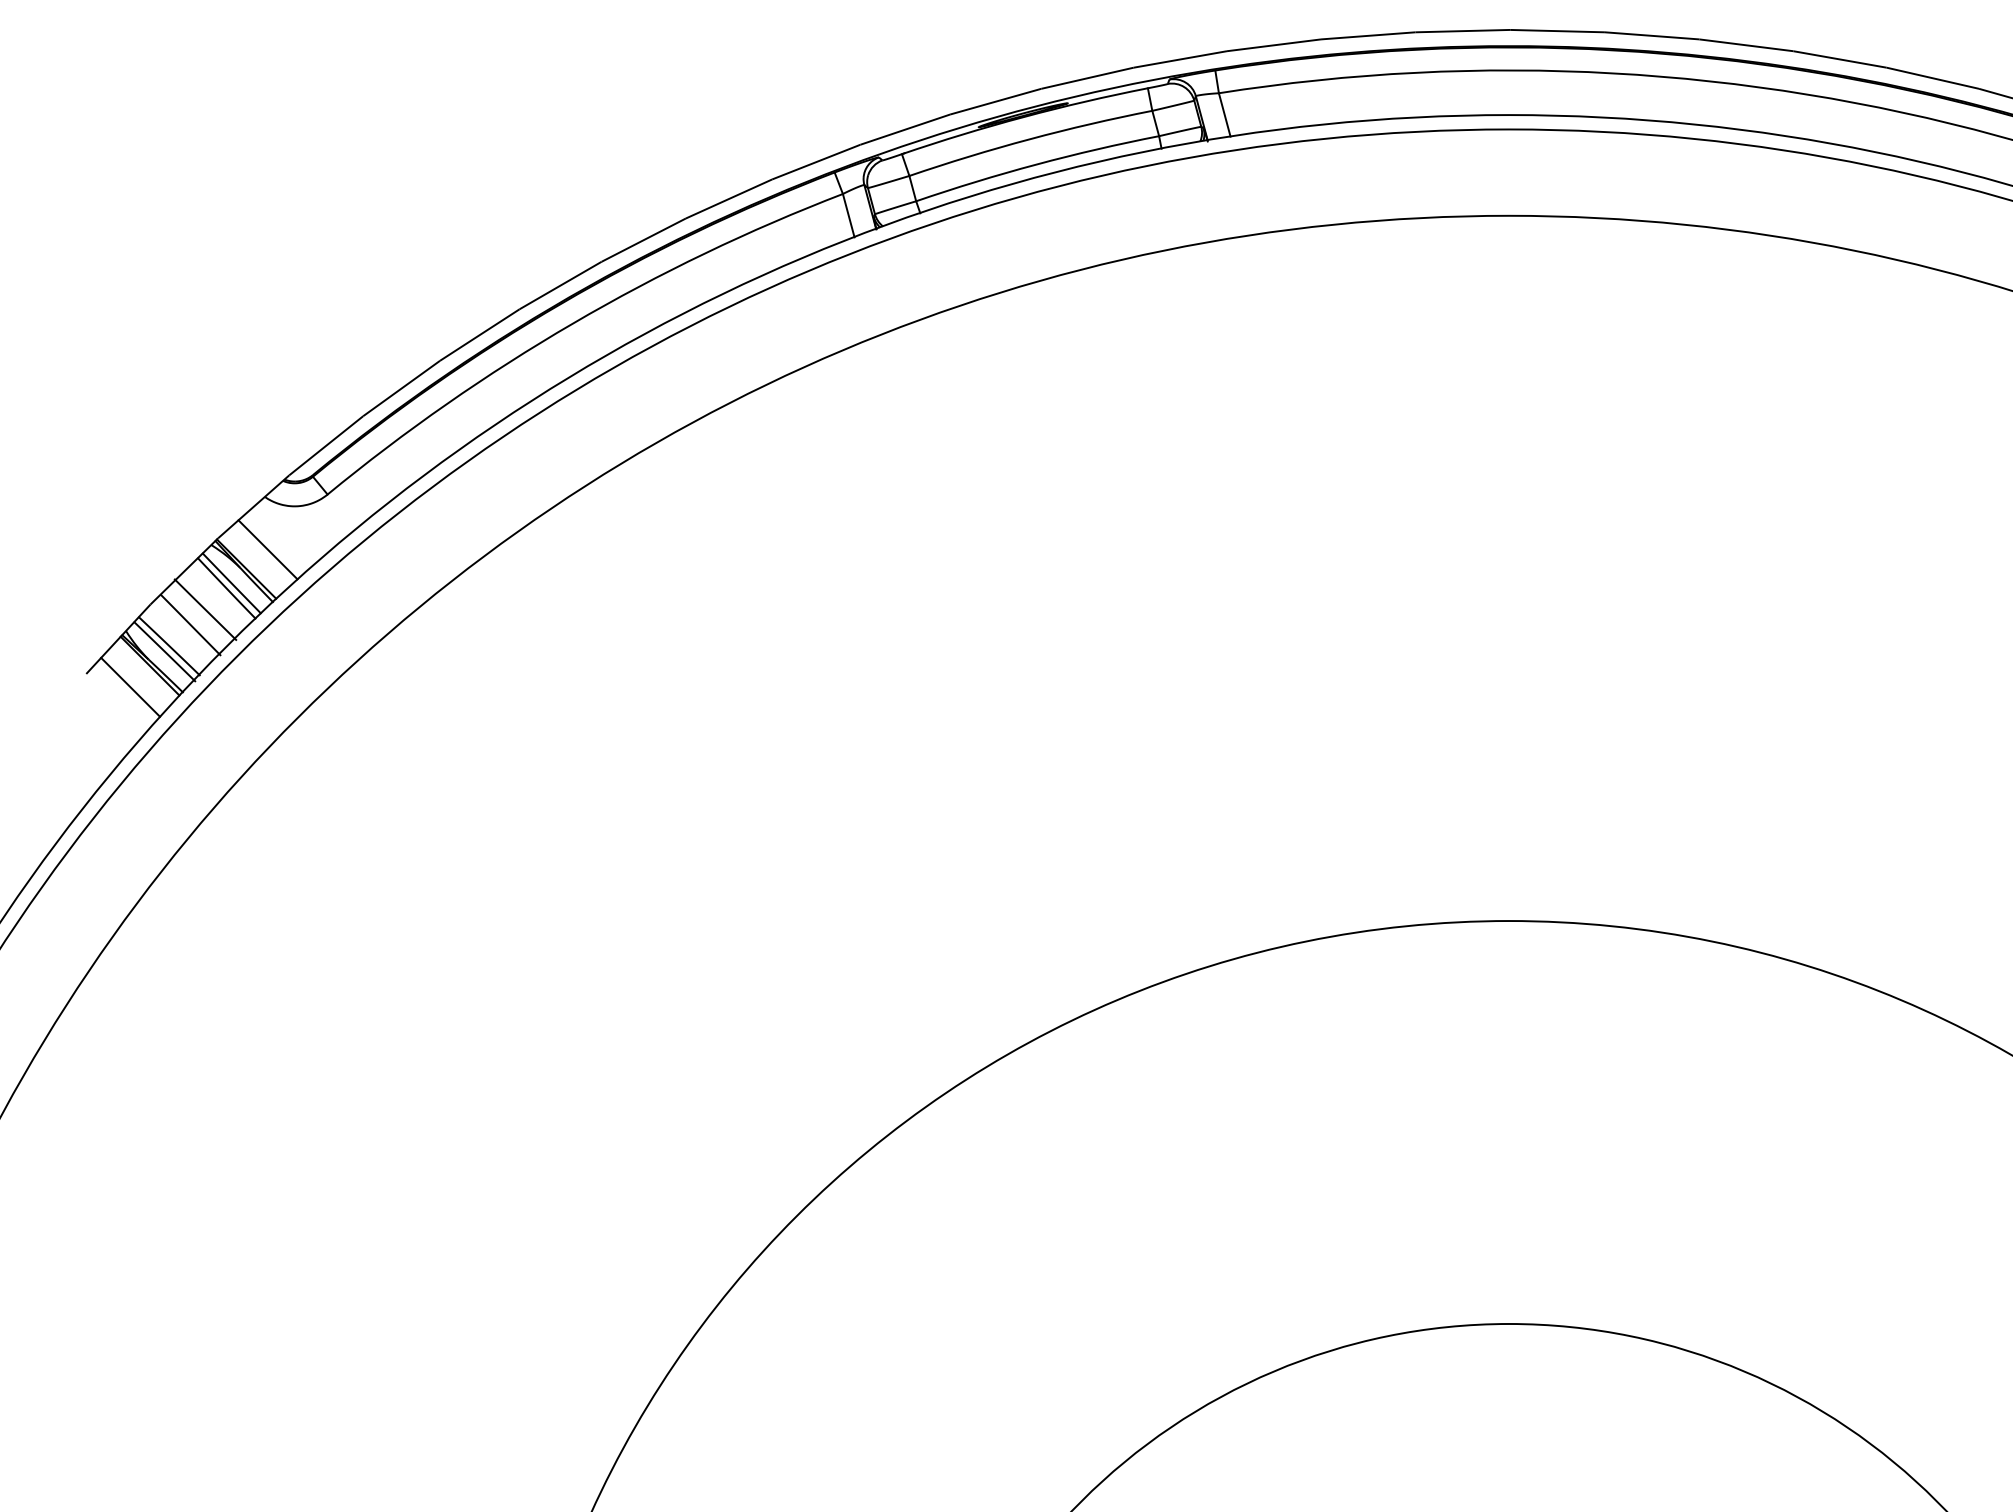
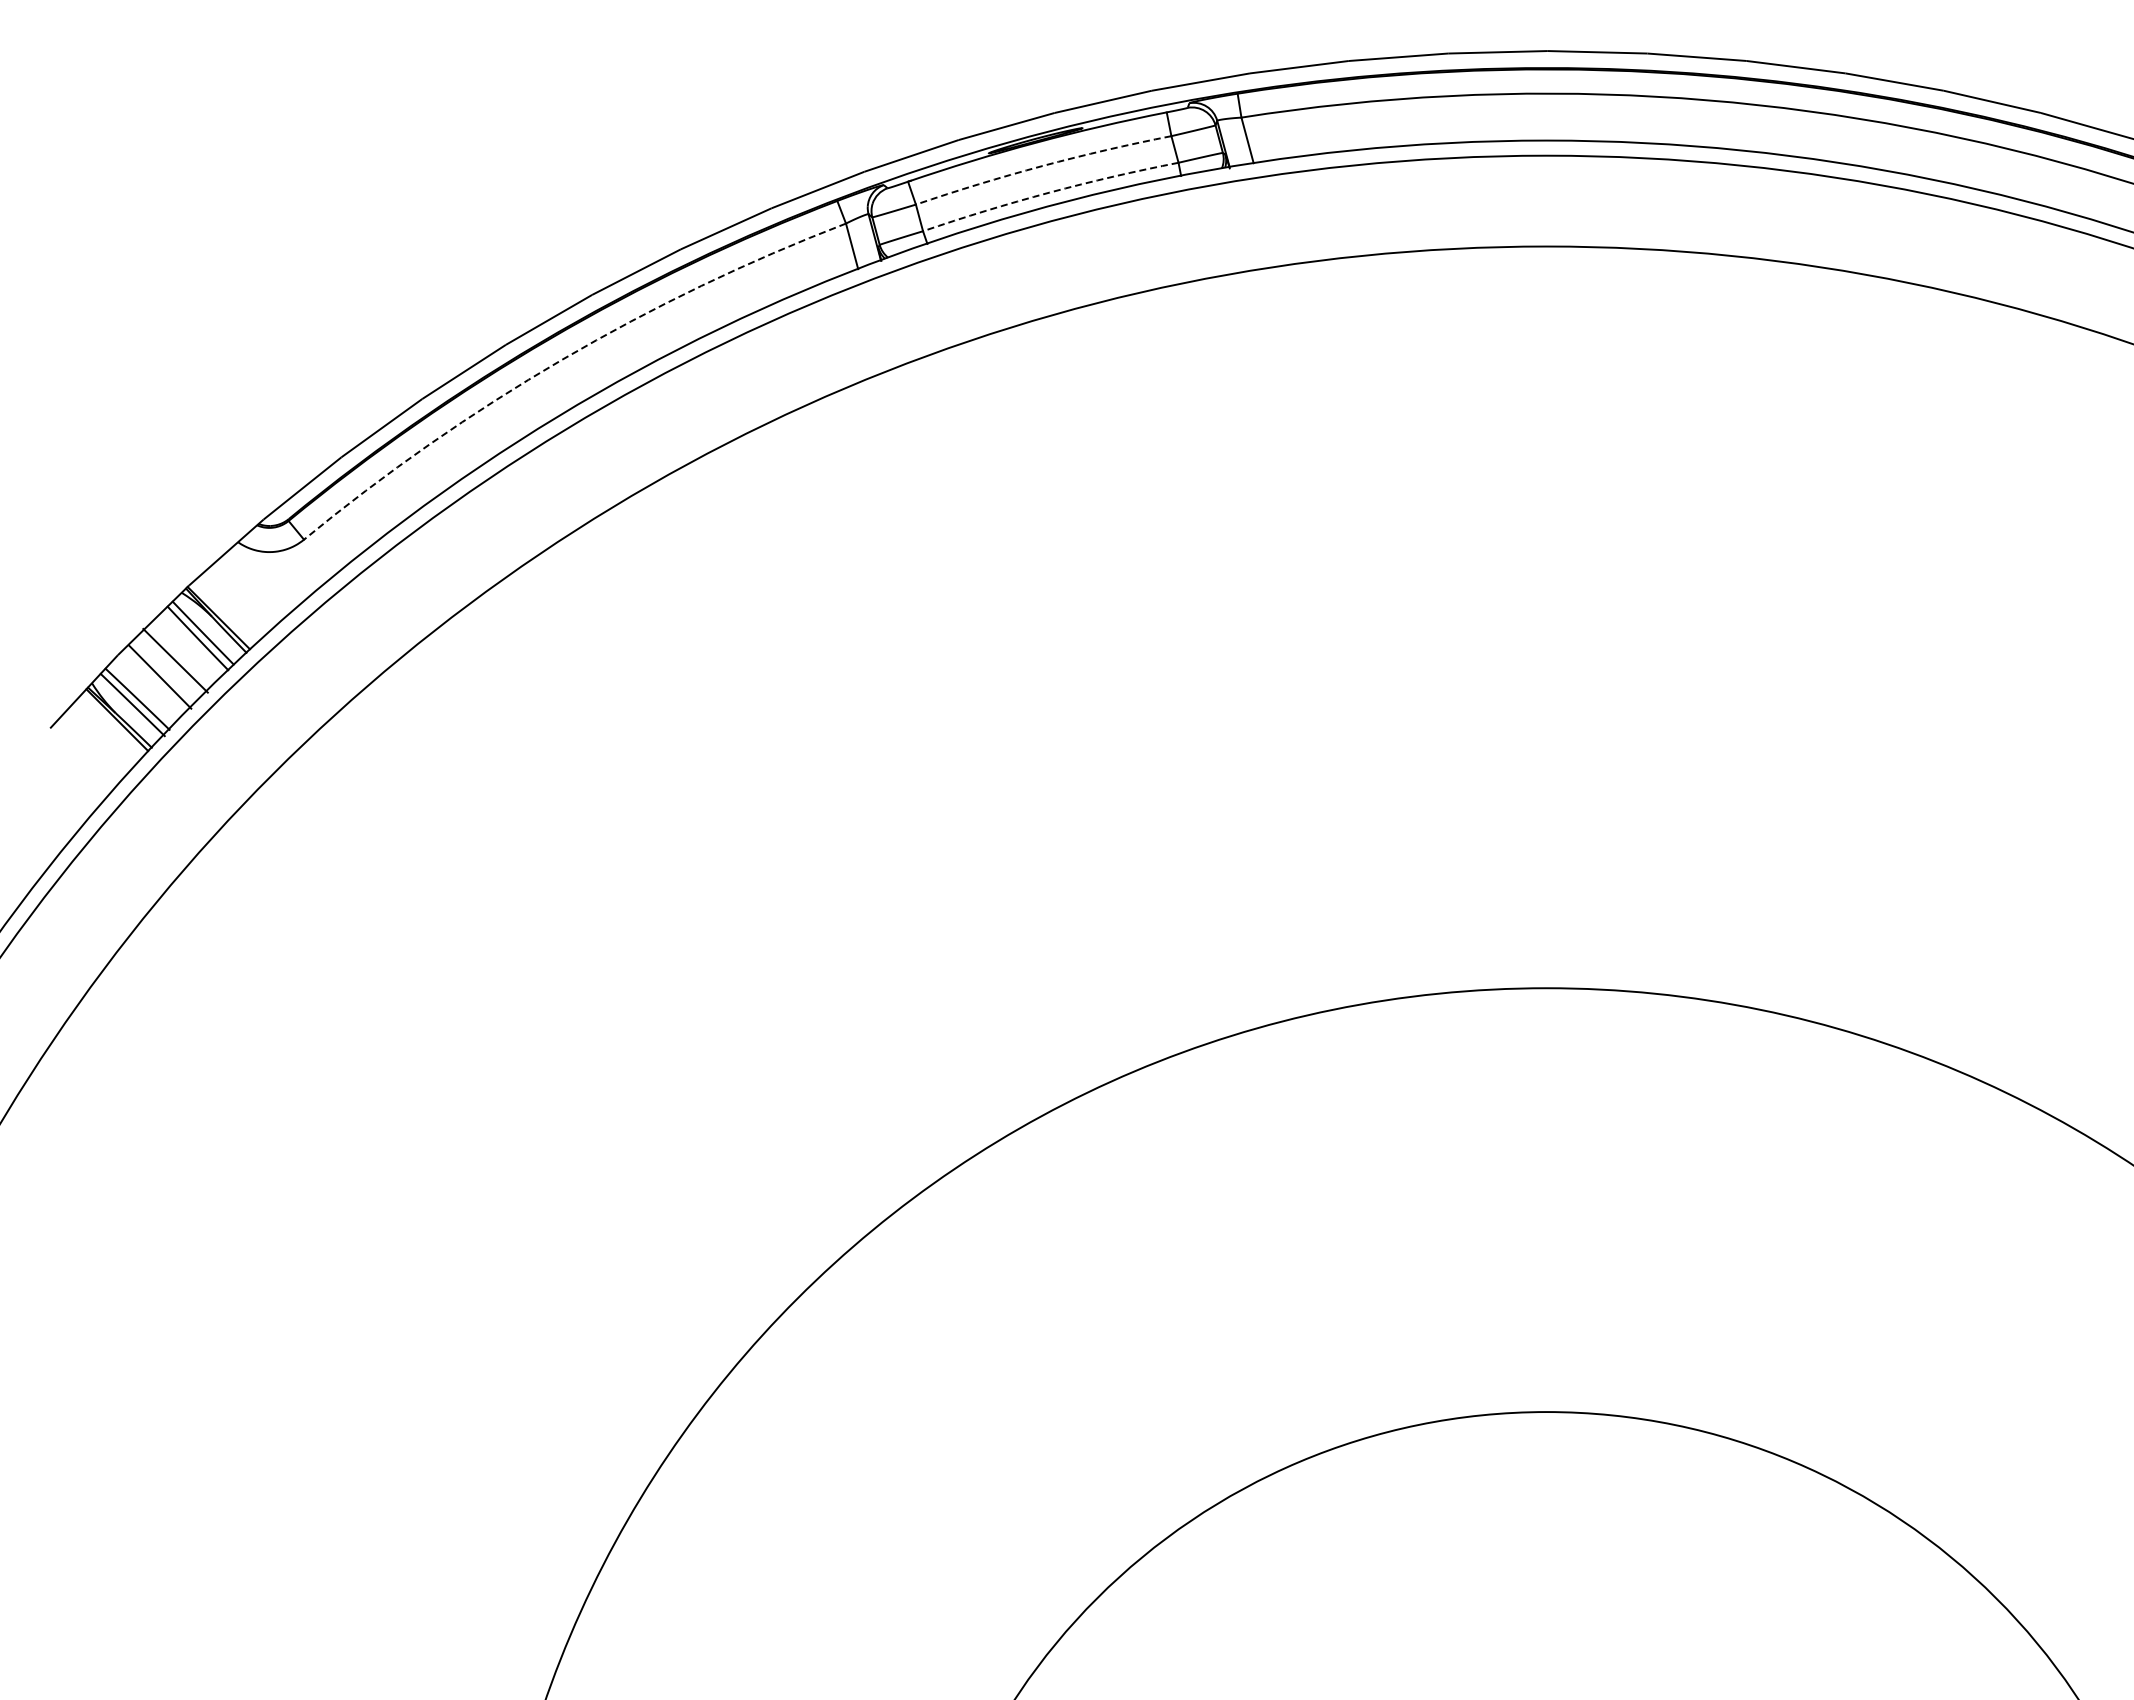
arc: (1029, 139) -> (1042, 166), solid -> dashed
arc: (1036, 164) -> (1049, 192), solid -> dashed
arc: (573, 323) -> (562, 359), solid -> dashed
line: (268, 549) -> (241, 597), removed
line: (130, 687) -> (96, 742), removed

